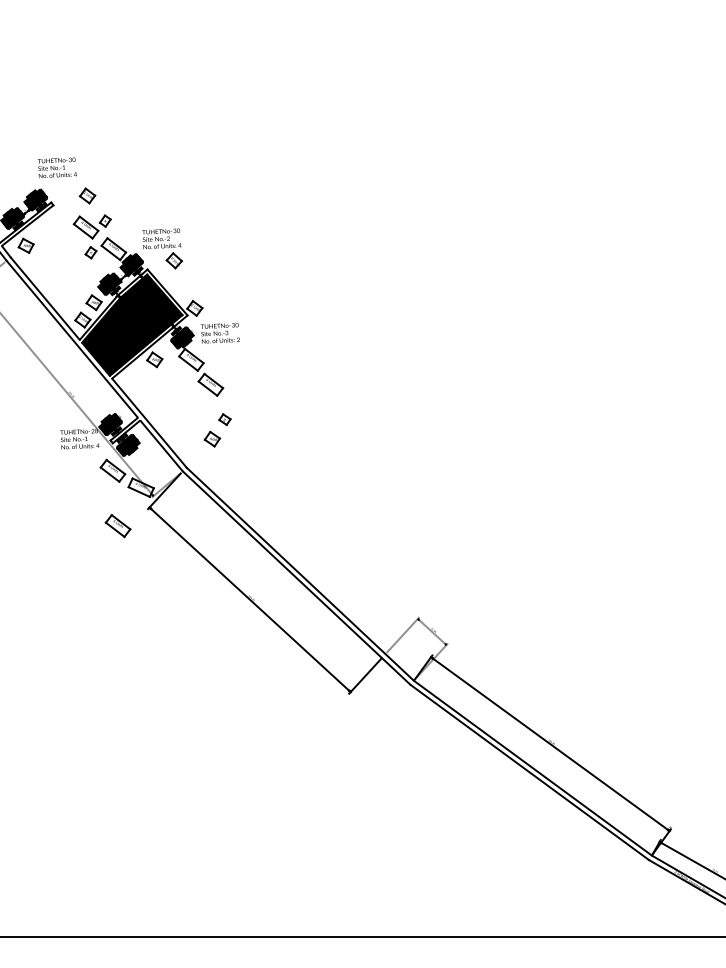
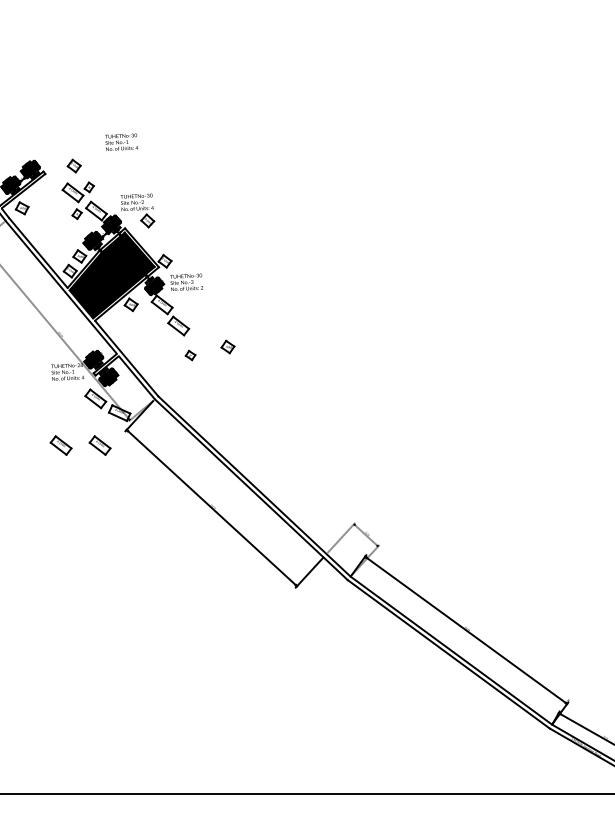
text: (57, 166) -> (121, 141), moved
part: (211, 438) -> (227, 346), moved
part: (71, 525) -> (60, 445), added

